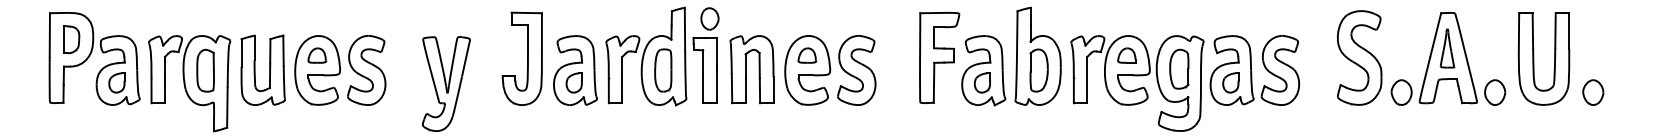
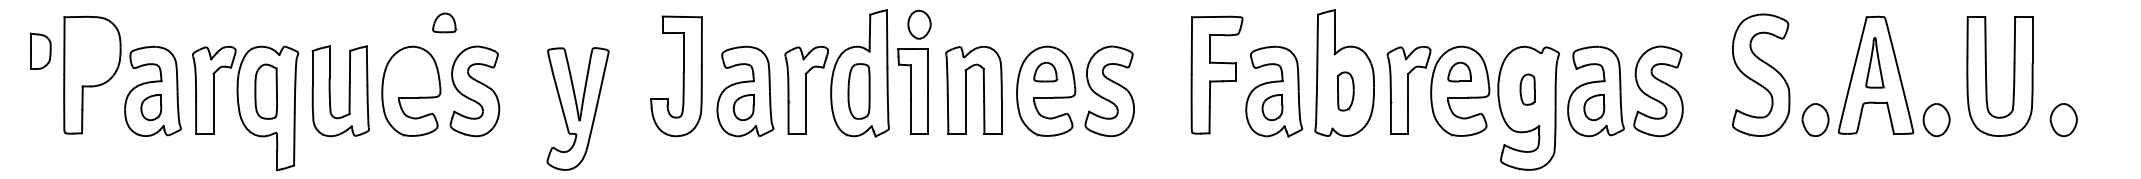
part: (71, 39) -> (40, 51), moved
part: (317, 55) -> (444, 22), moved
part: (1179, 68) -> (1527, 88), size x0.6
part: (1038, 70) -> (1345, 91), size x0.7

